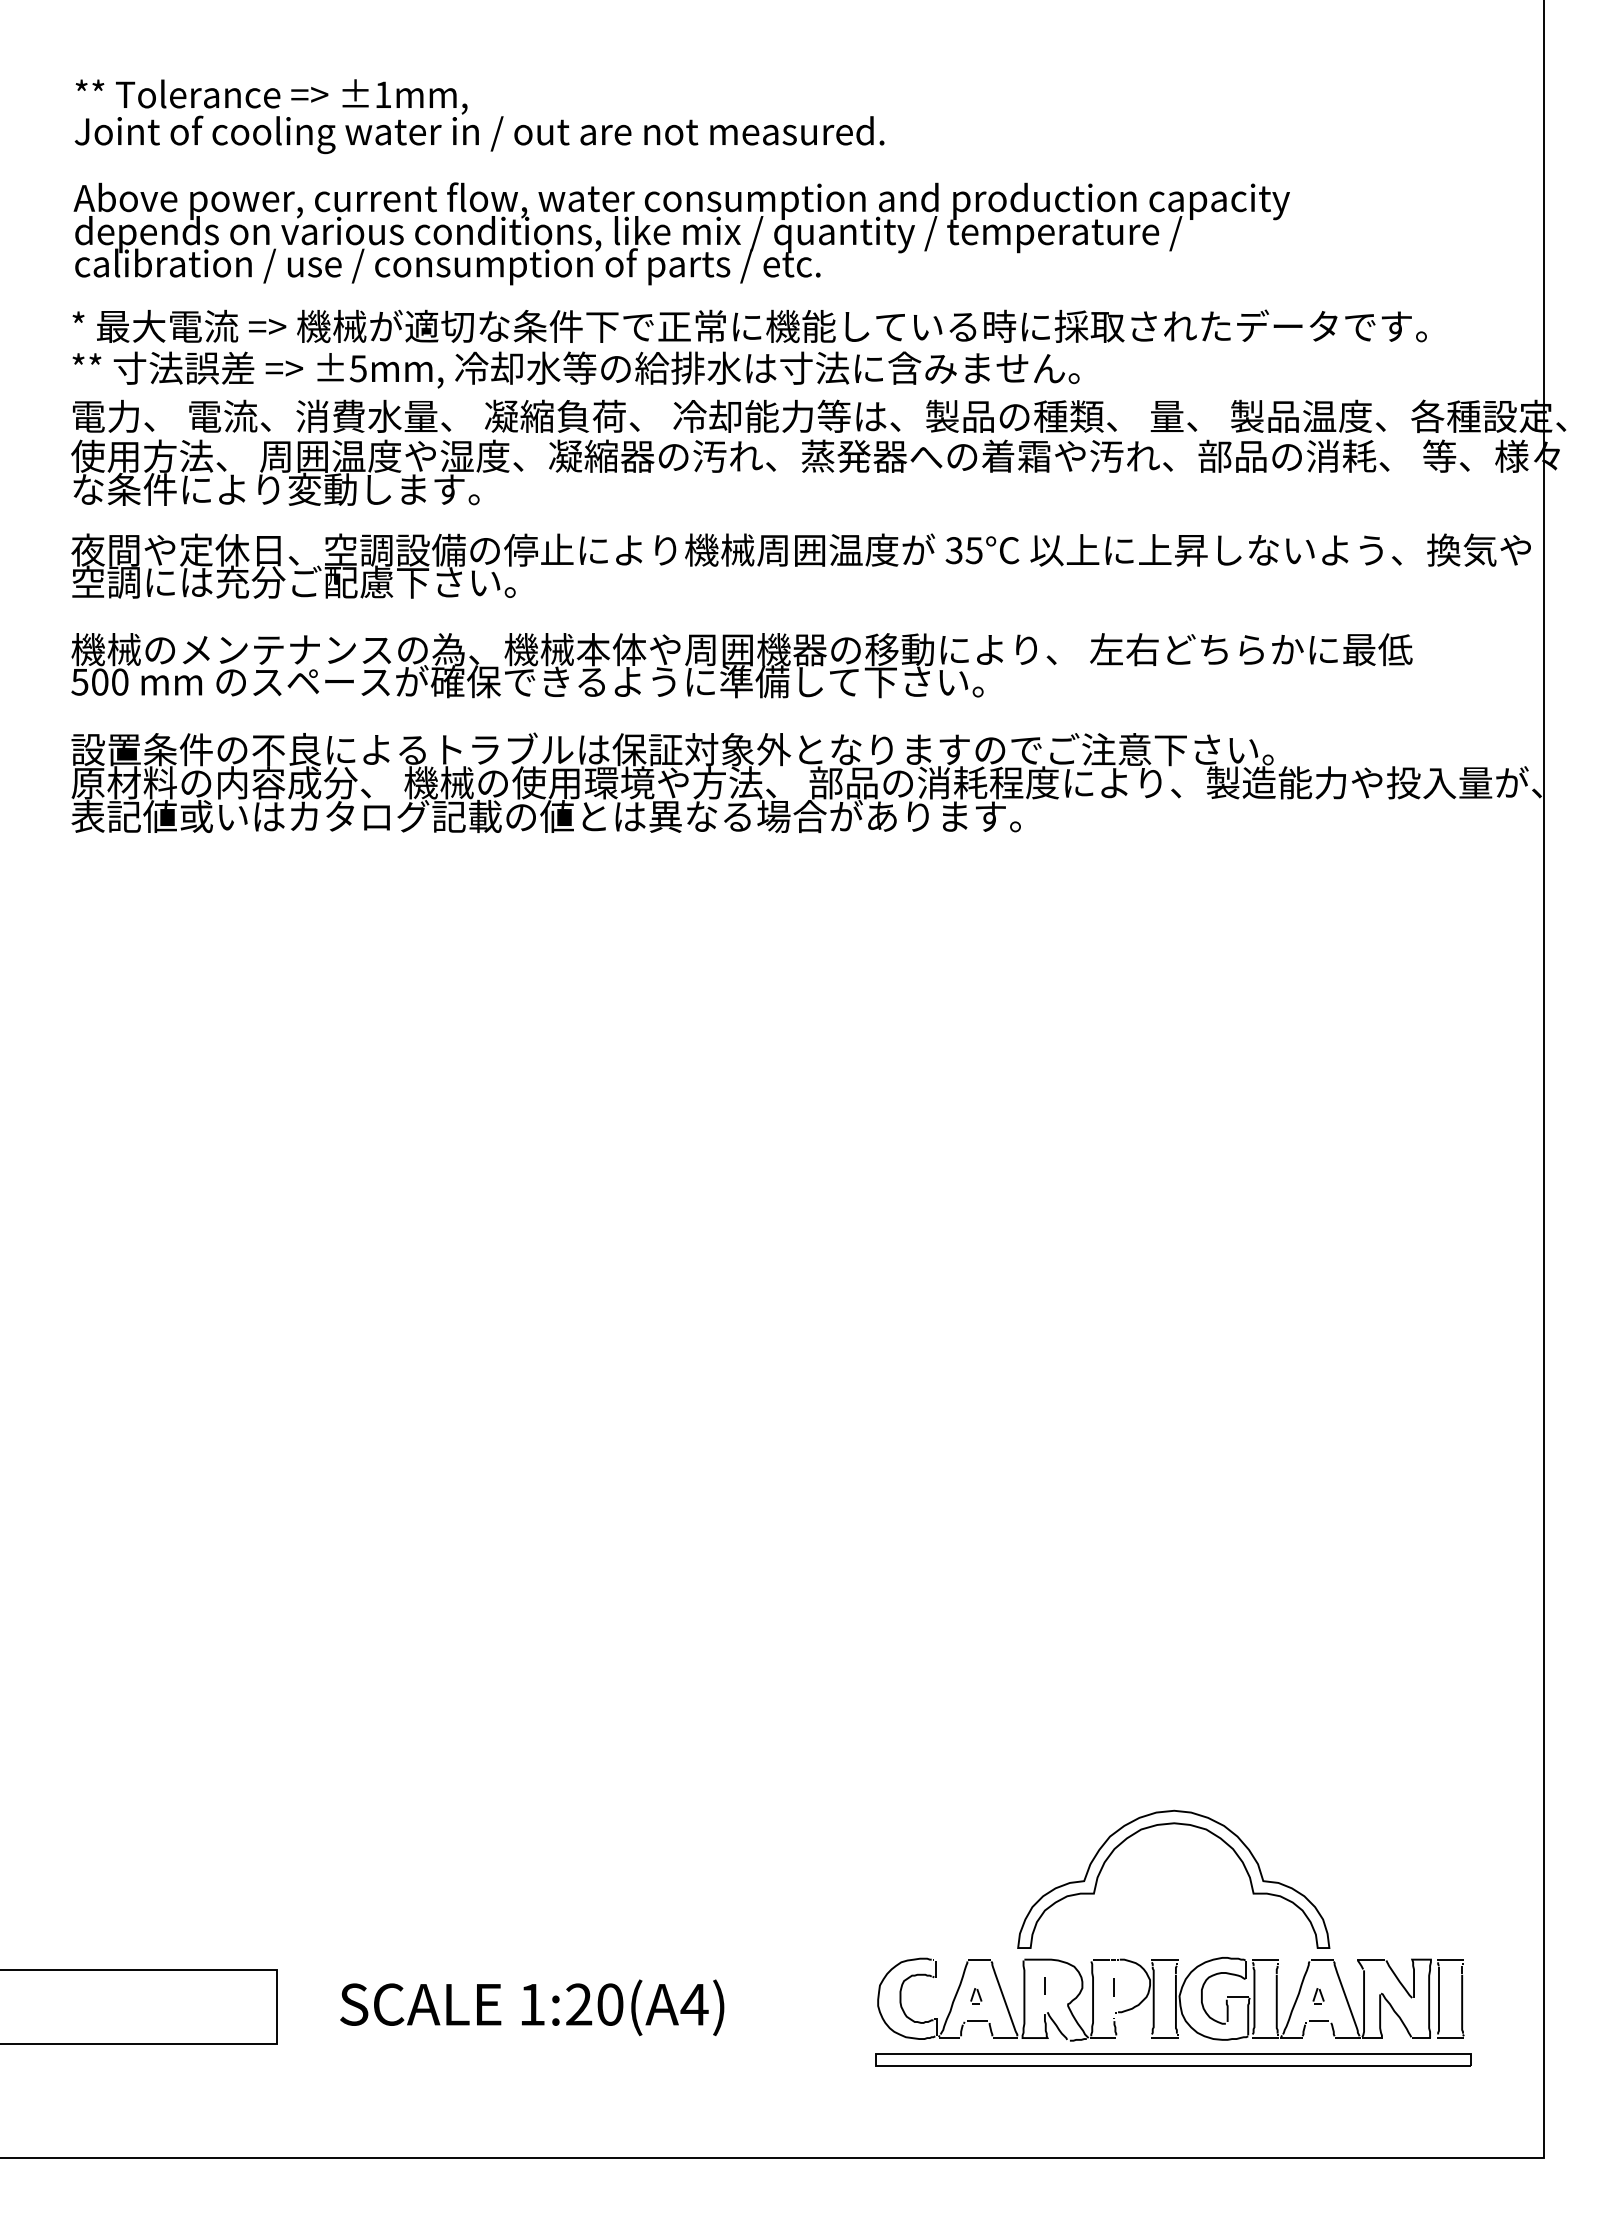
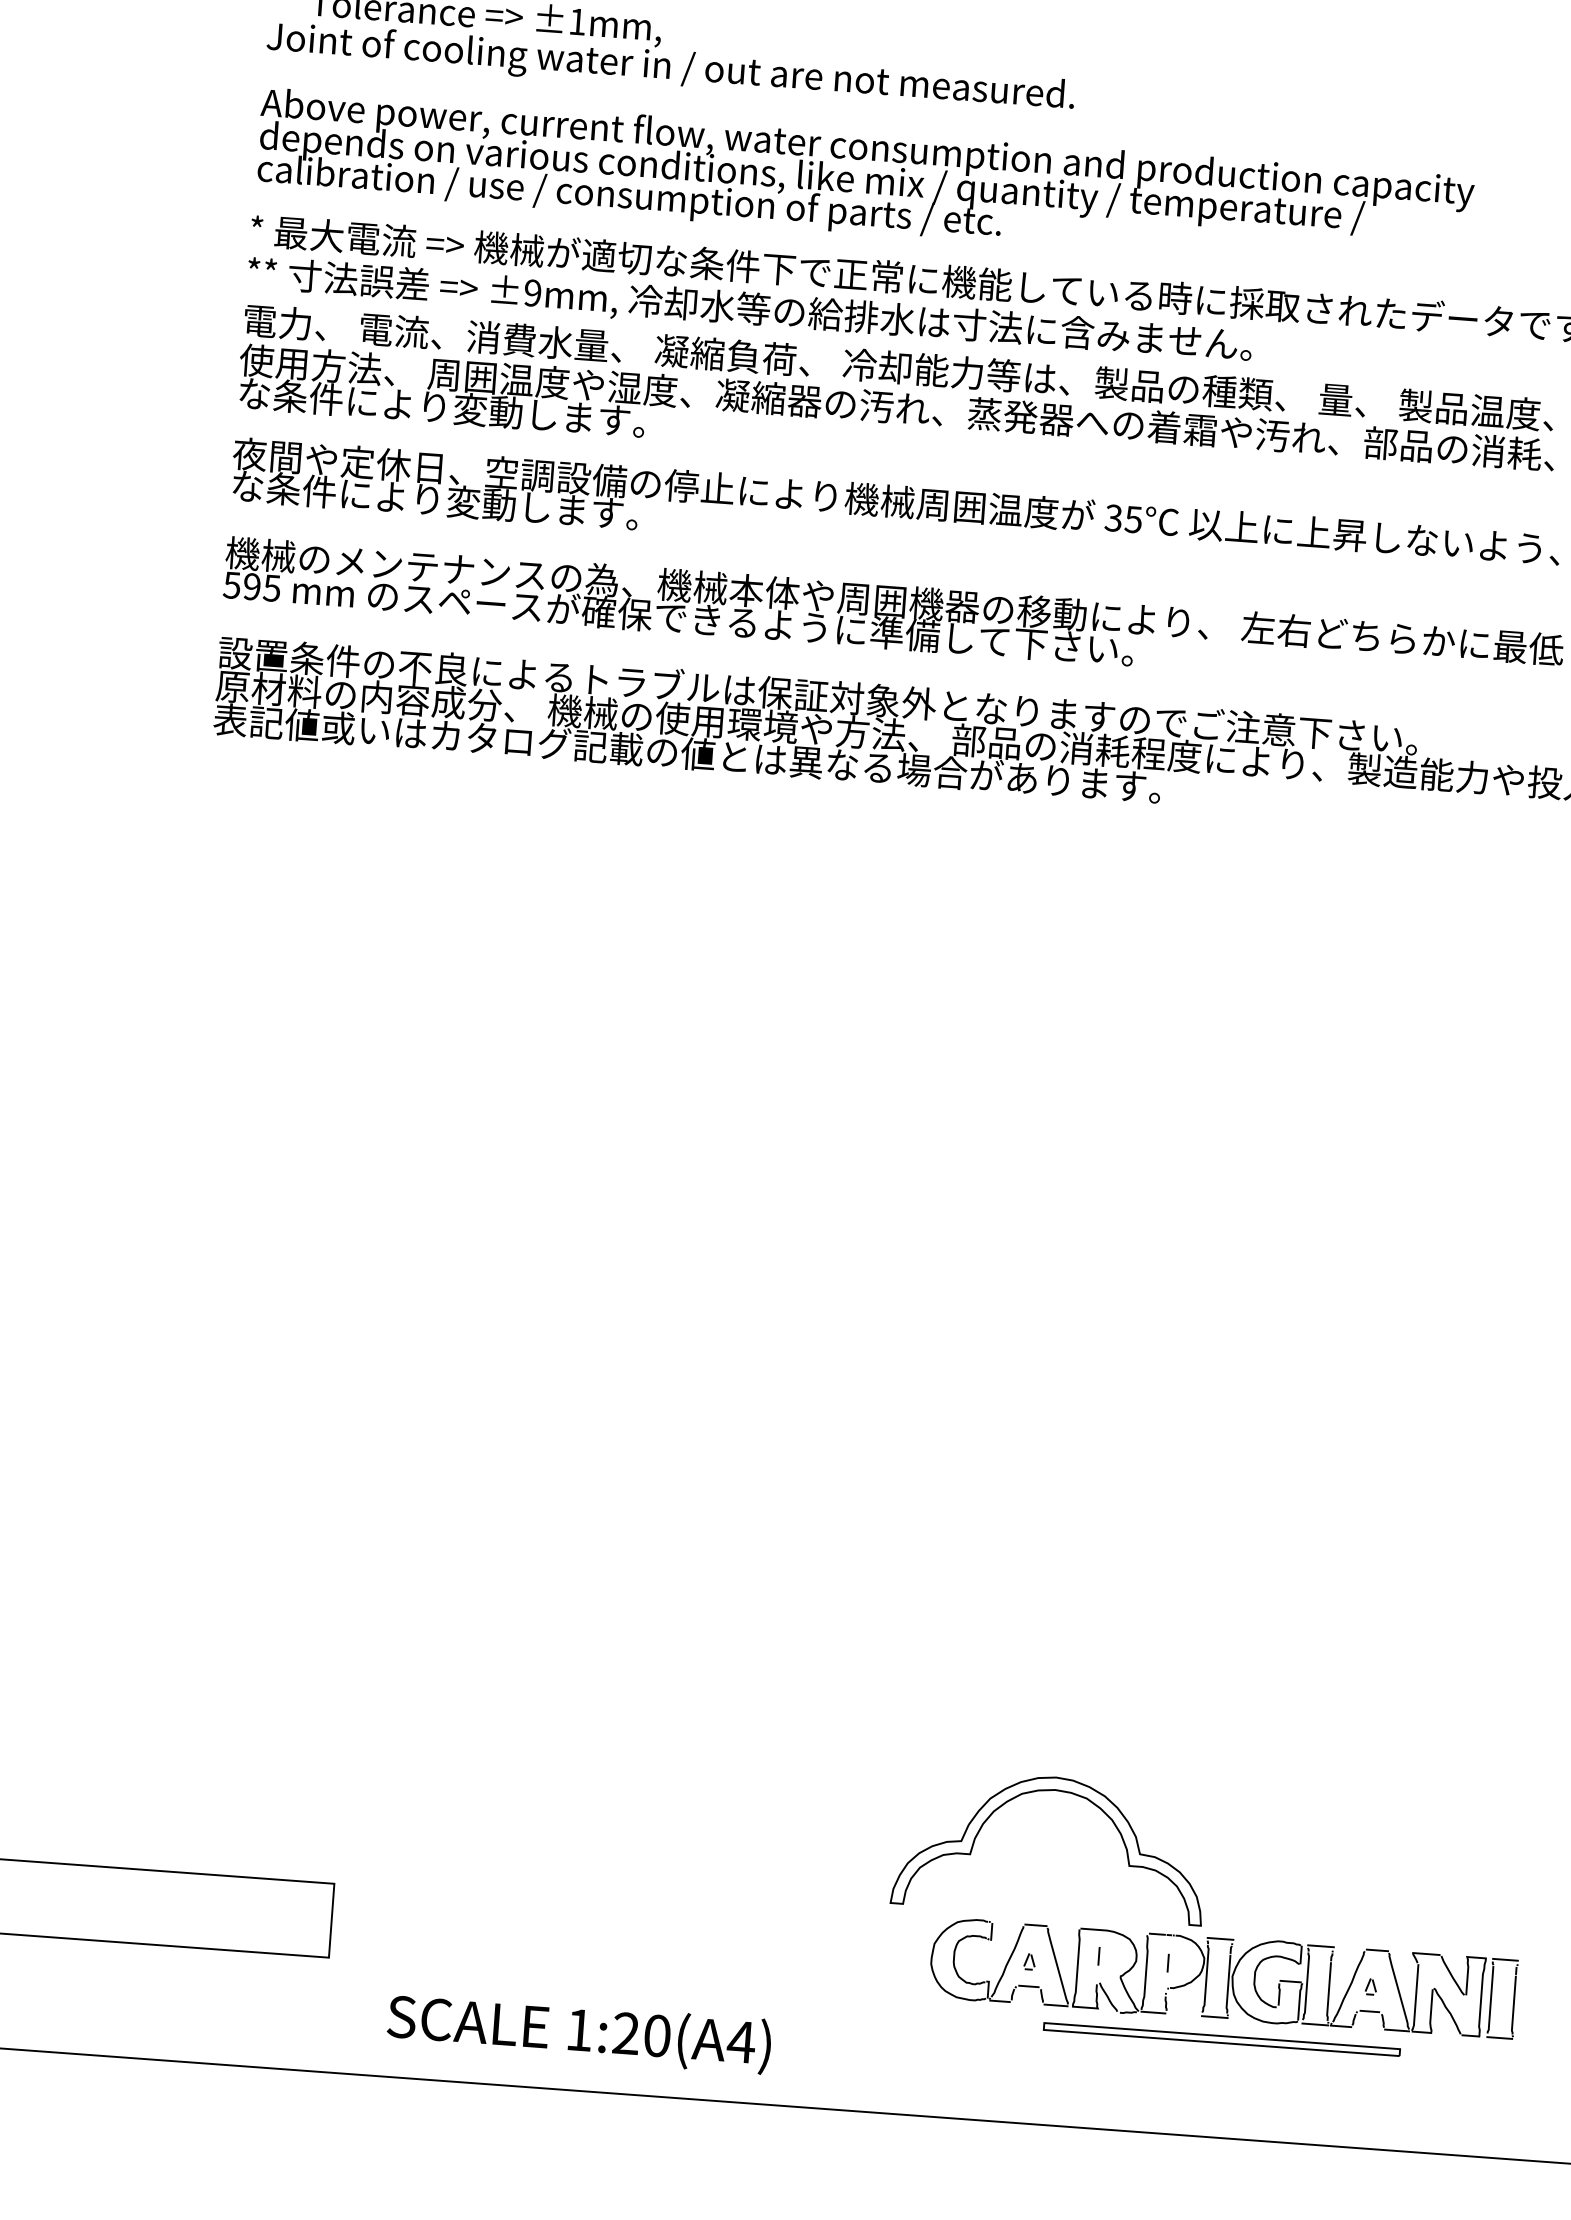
text: (357, 368) -> (531, 292), ±5mm, -> ±9mm,
text: (293, 581) -> (452, 500), 空調には充分ご配慮下さい。 -> な条件により変動します。
text: (109, 681) -> (261, 586), 500 -> 595
part: (1164, 1825) -> (1045, 1791), moved
text: (532, 2007) -> (579, 2033), moved
part: (1173, 2059) -> (1221, 2039), size x0.6

